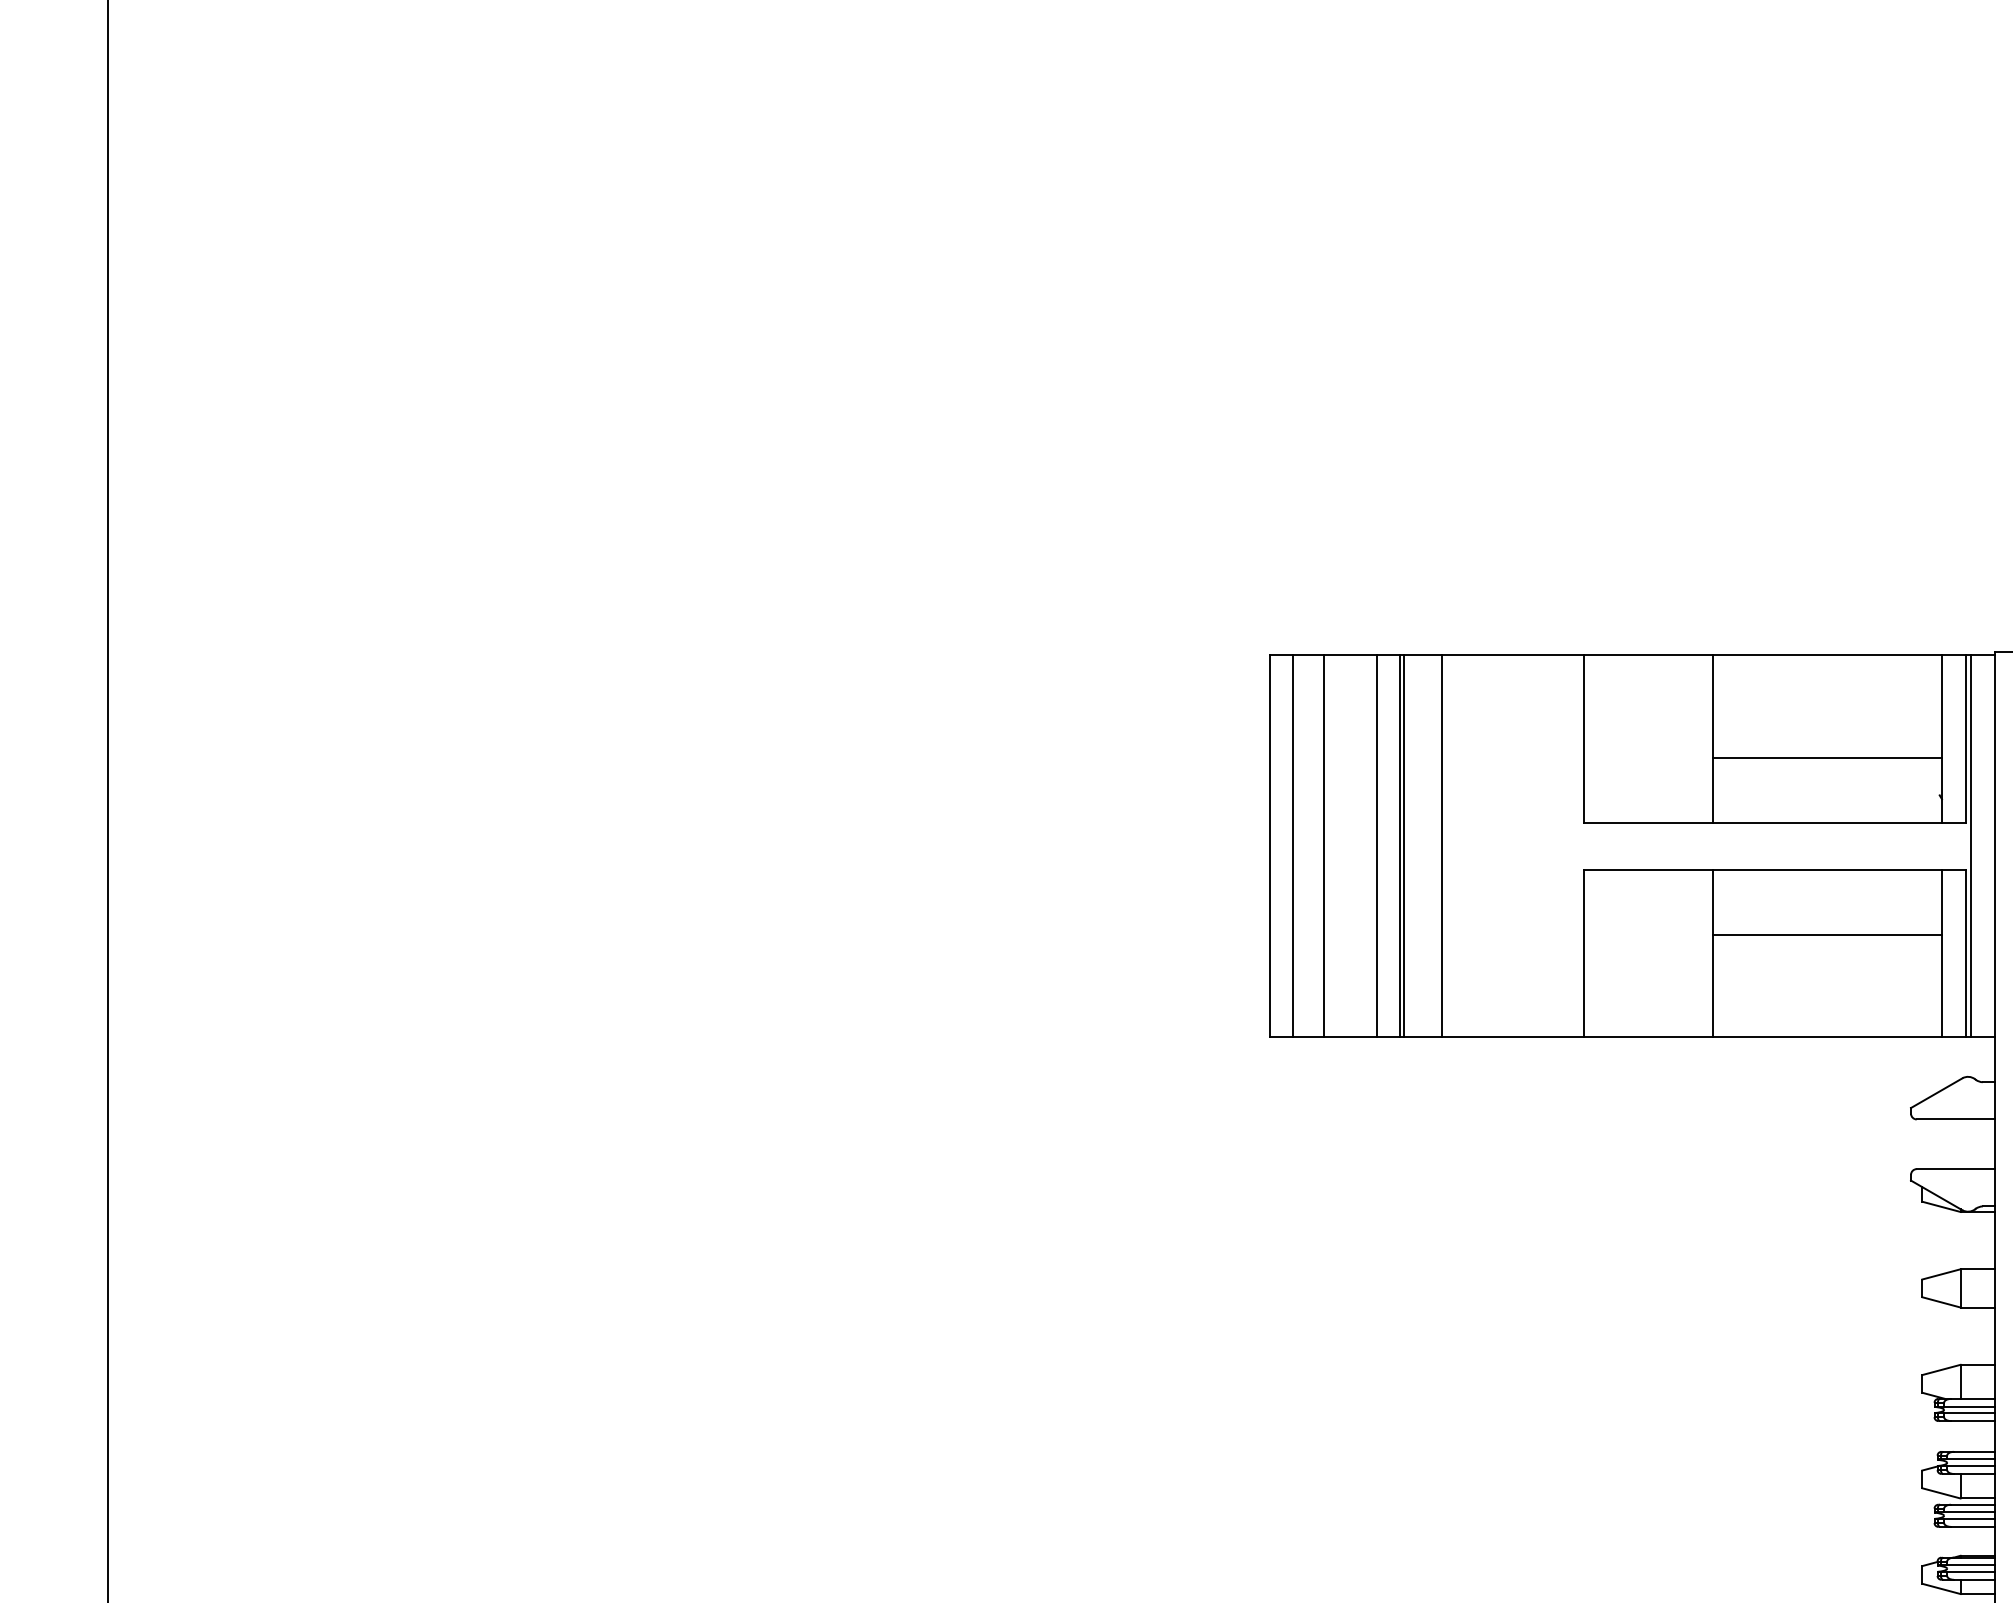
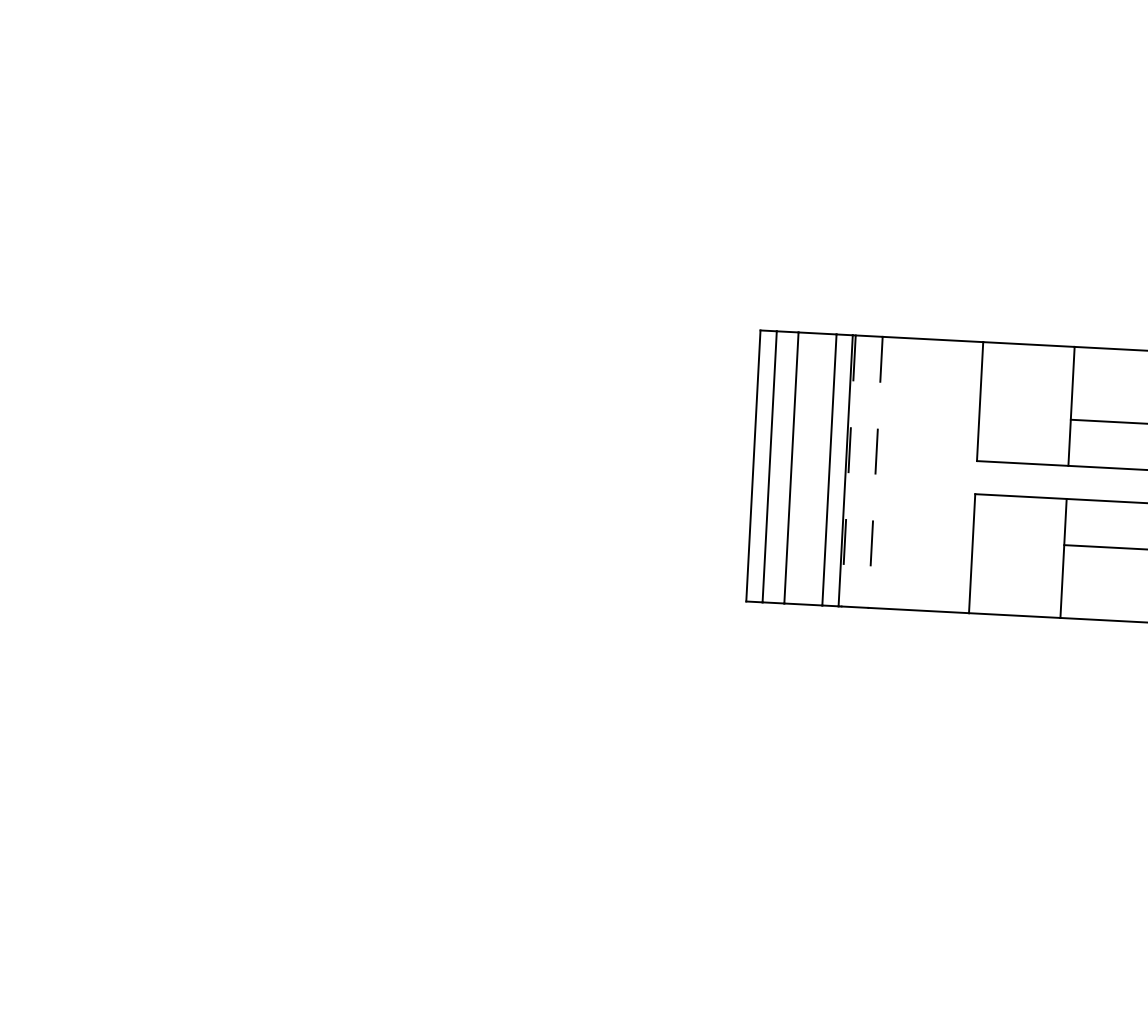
line: (1404, 846) -> (848, 471), solid -> dashed
line: (1442, 846) -> (875, 472), solid -> dashed

